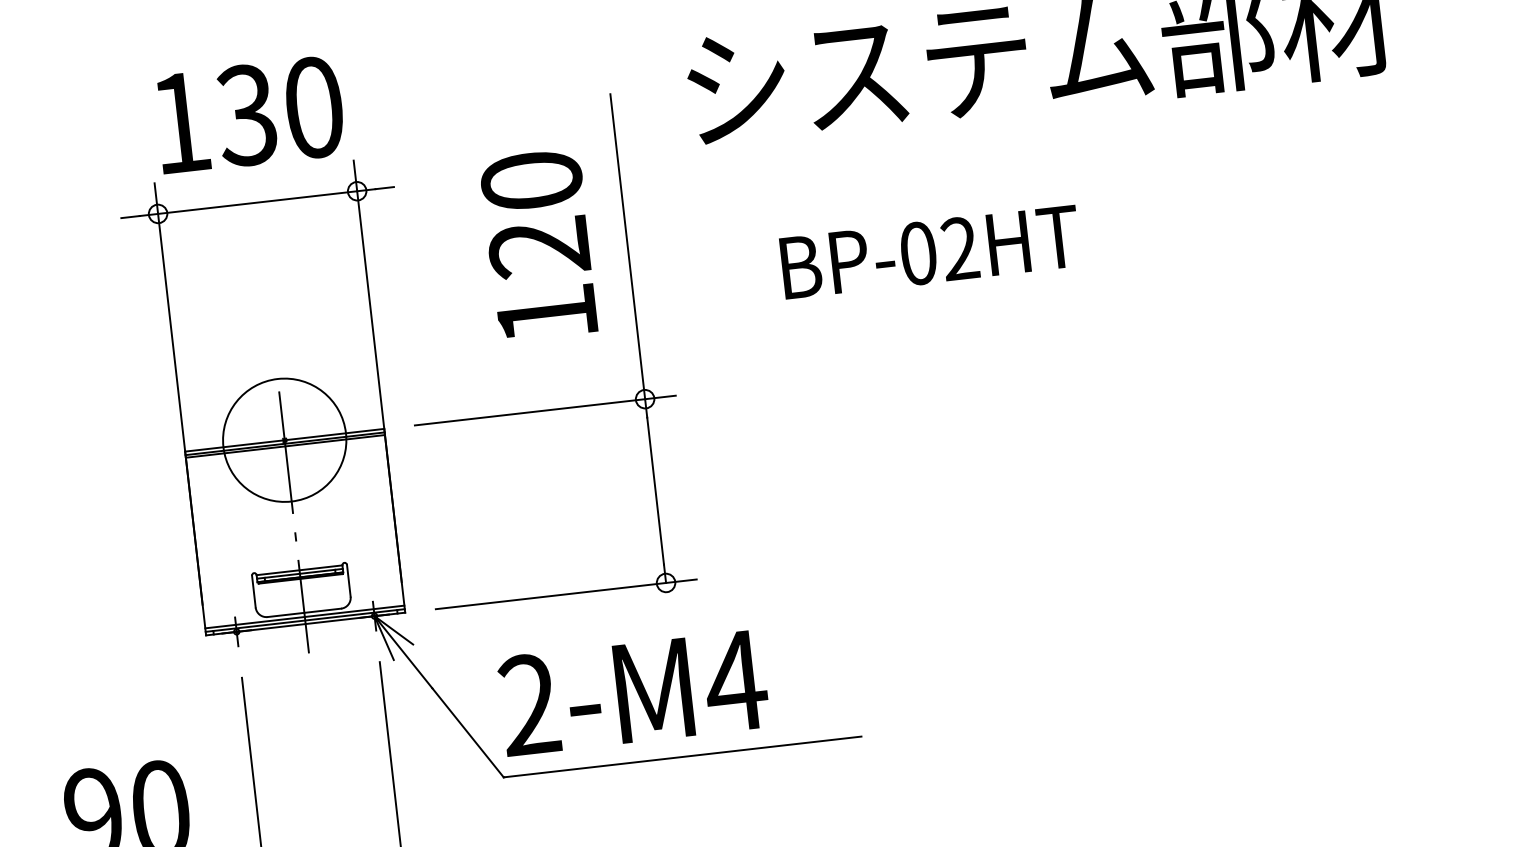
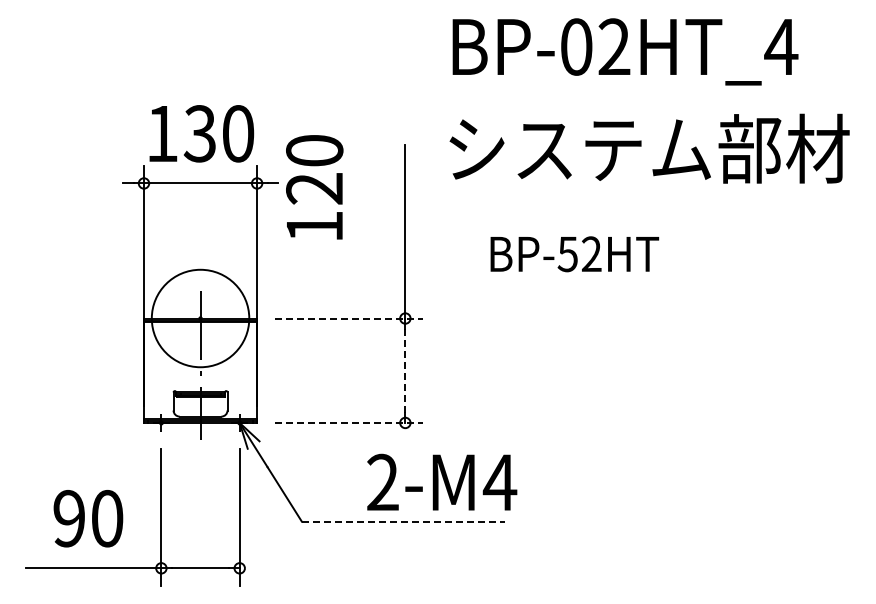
text: (538, 245) -> (314, 187), moved
text: (917, 254) -> (567, 254), BP-02HT -> BP-52HT
line: (546, 410) -> (349, 318), solid -> dashed
circle: (284, 440) -> (200, 318), size x1.4
line: (655, 490) -> (405, 370), solid -> dashed
line: (567, 593) -> (349, 422), solid -> dashed
text: (634, 690) -> (442, 481), moved
line: (684, 756) -> (404, 521), solid -> dashed

